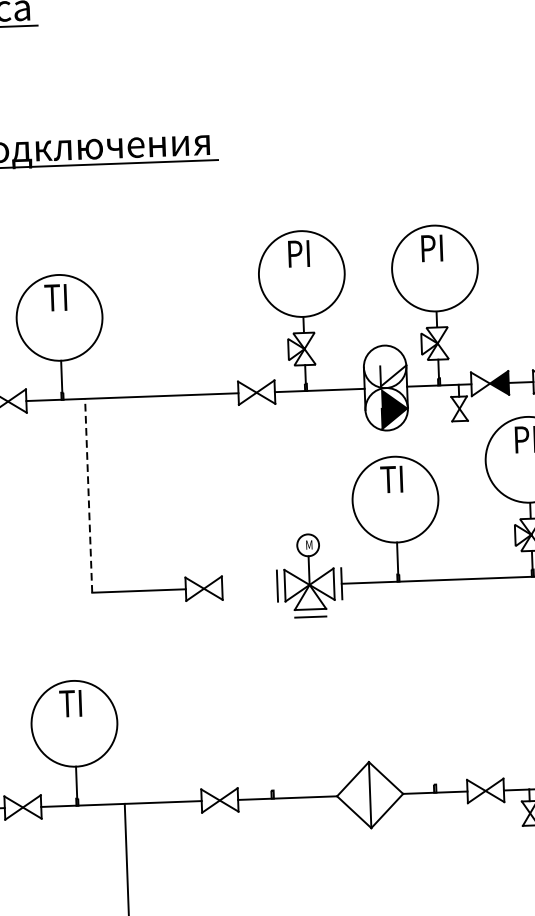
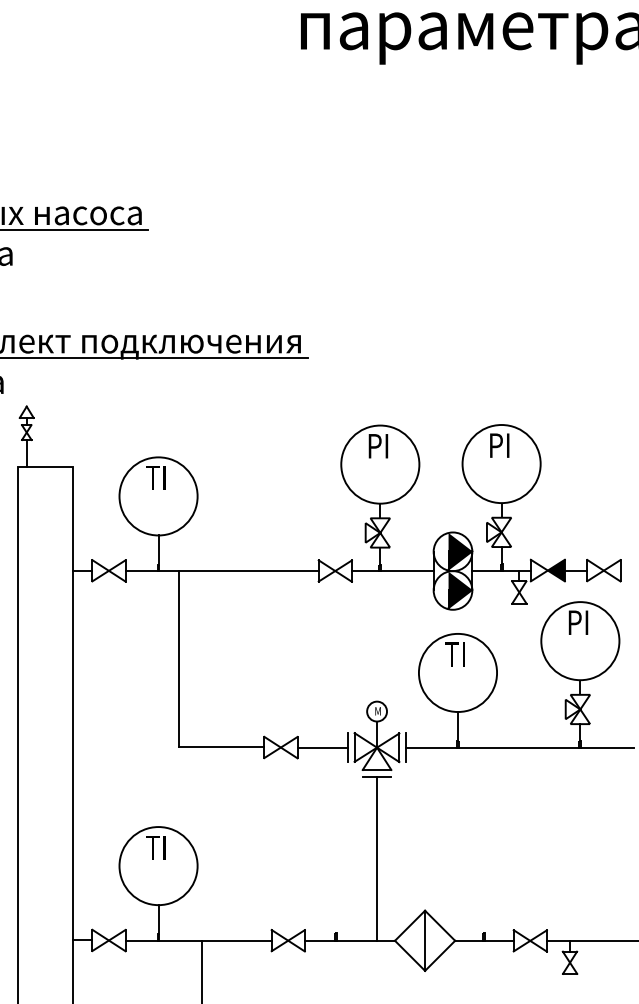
fill: (393, 366) -> (460, 551), added
line: (89, 495) -> (179, 658), dashed -> solid
line: (249, 586) -> (322, 747), added
line: (314, 706) -> (377, 858), added

